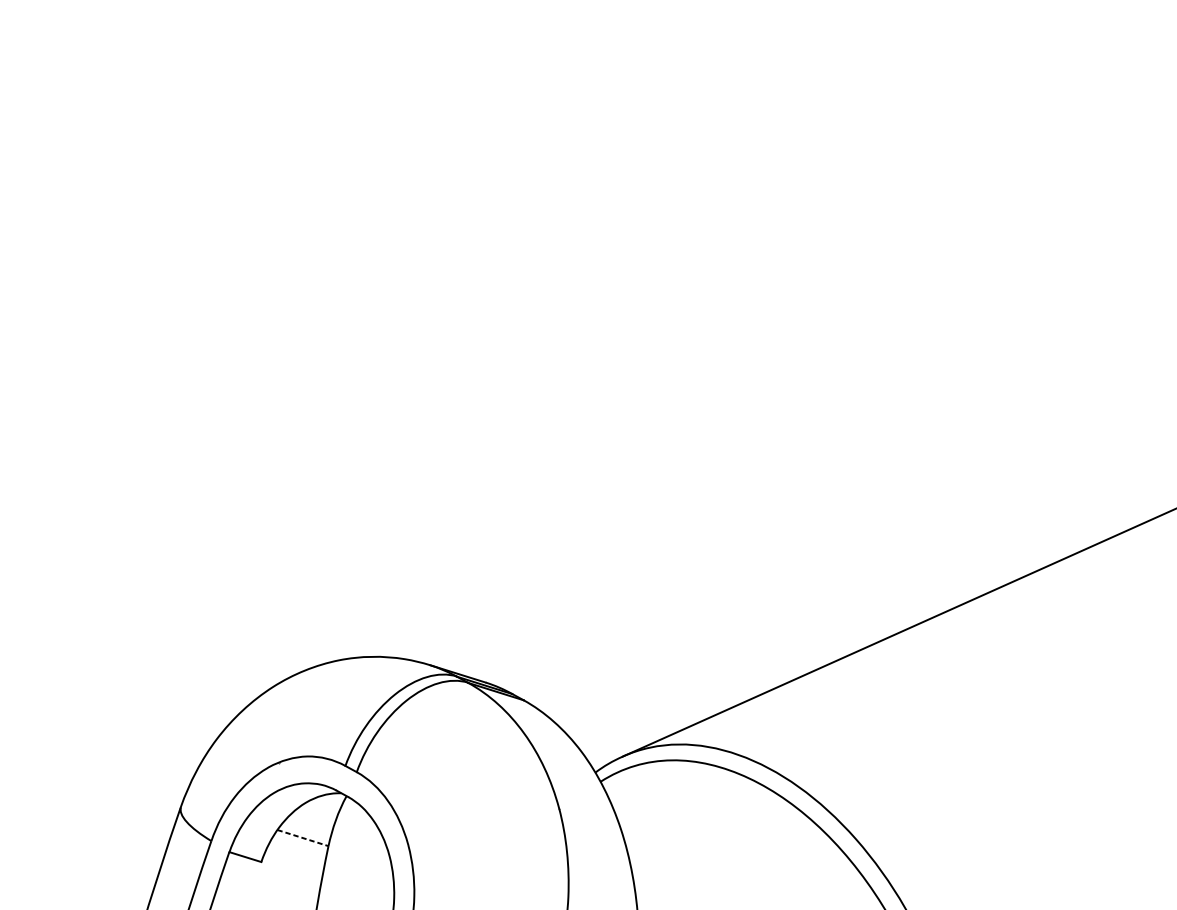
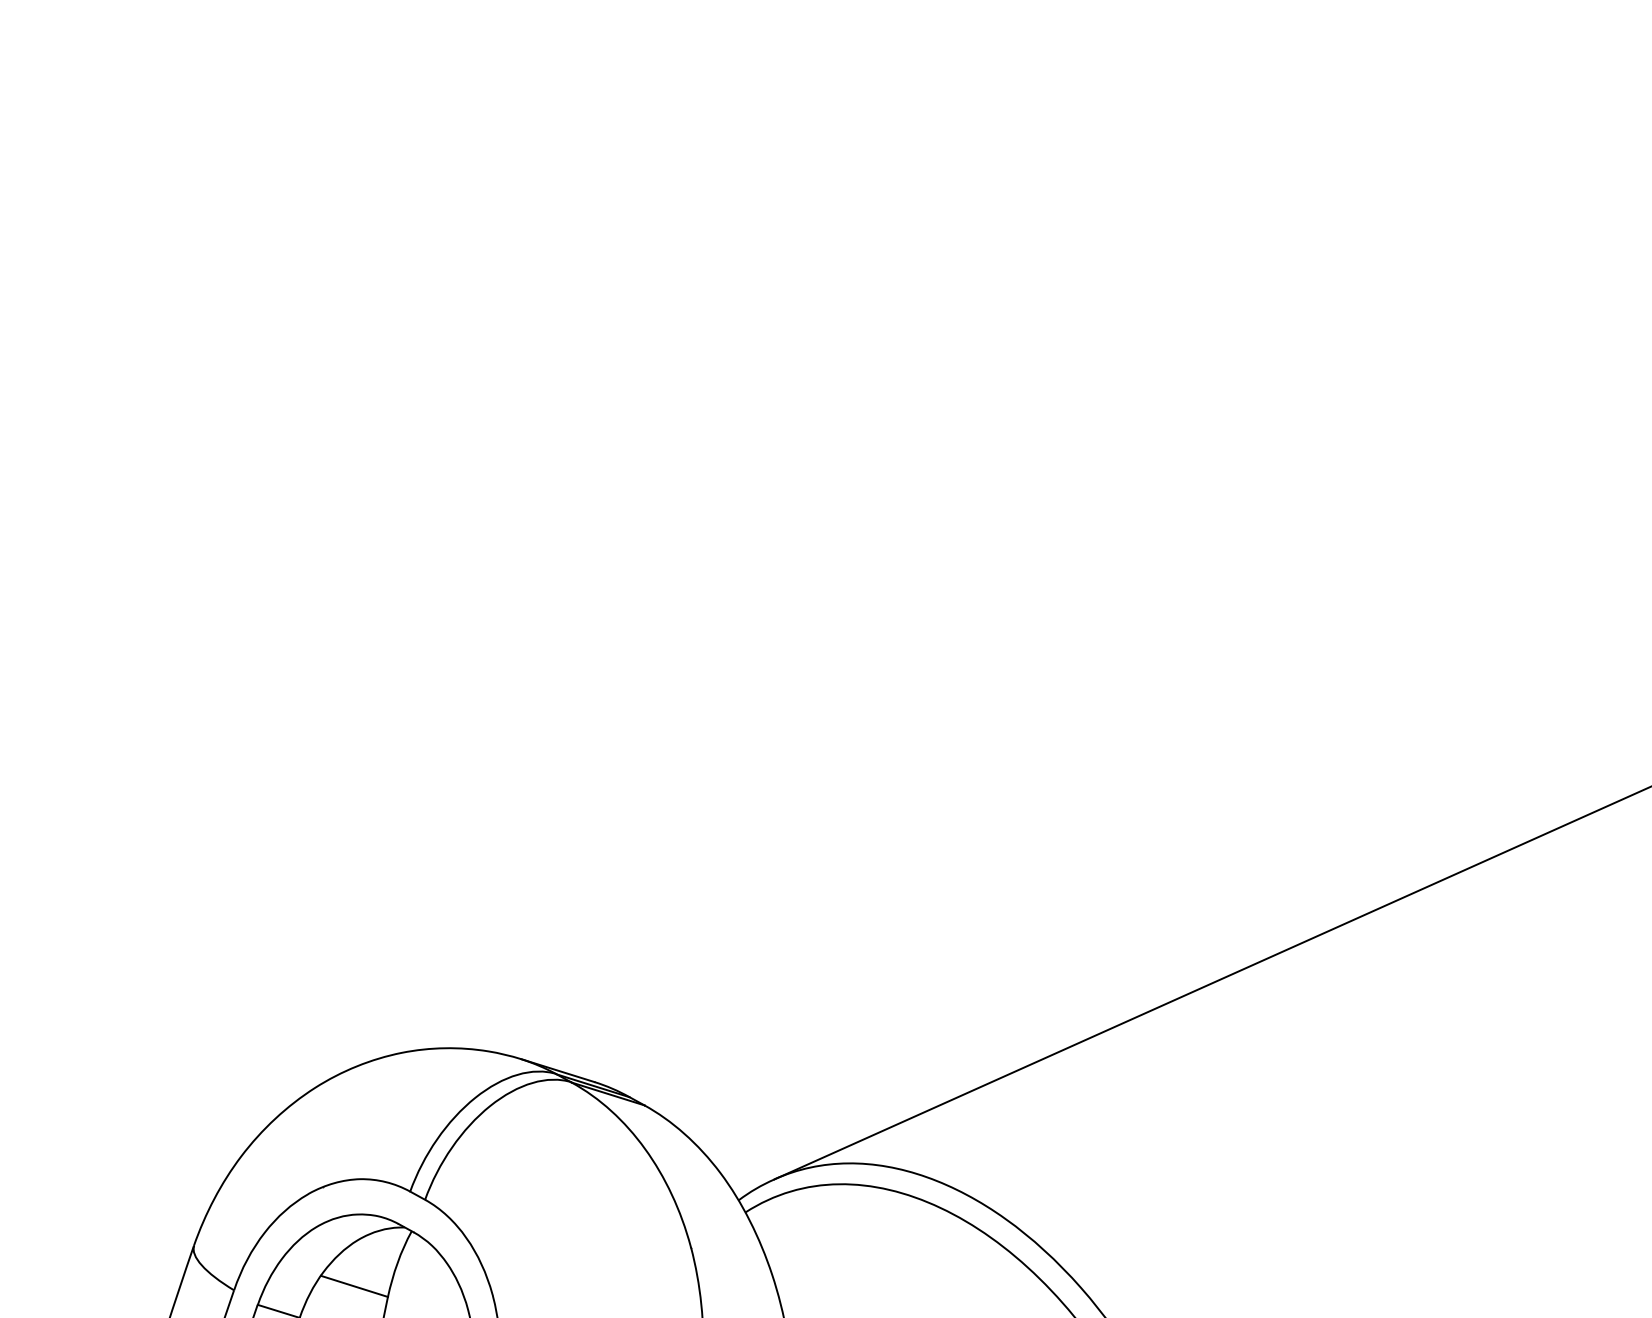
line: (303, 838) -> (354, 1286), dashed -> solid

